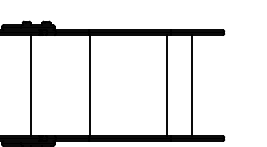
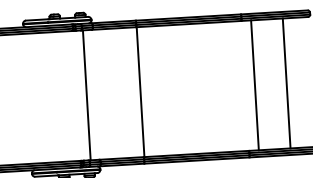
line: (30, 85) -> (86, 95), moved
line: (167, 85) -> (255, 85), moved
line: (192, 85) -> (287, 83), moved

